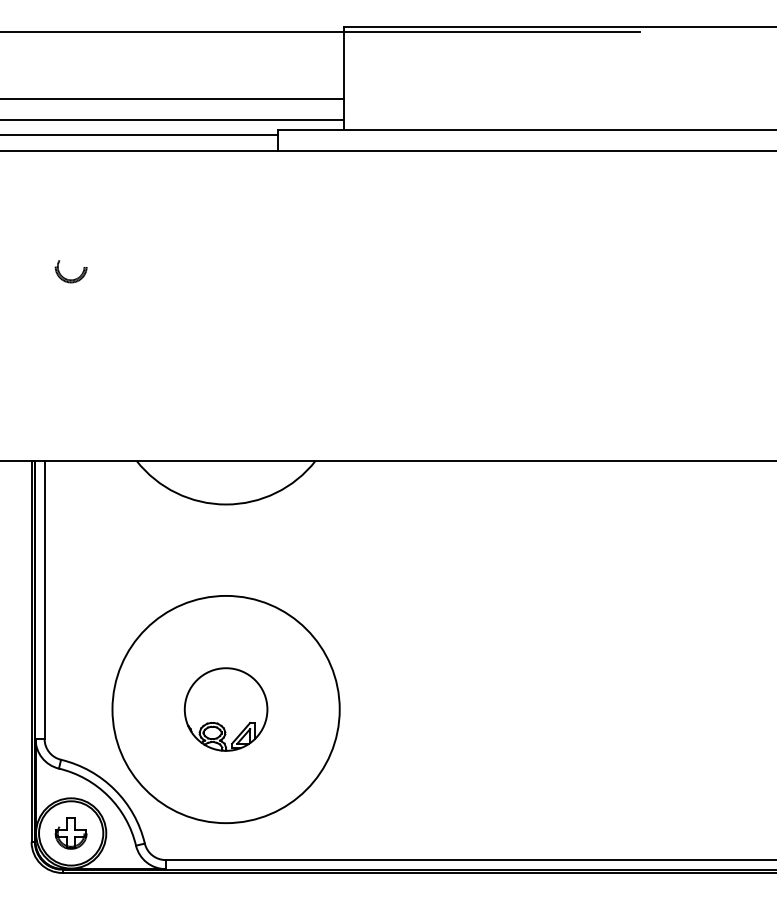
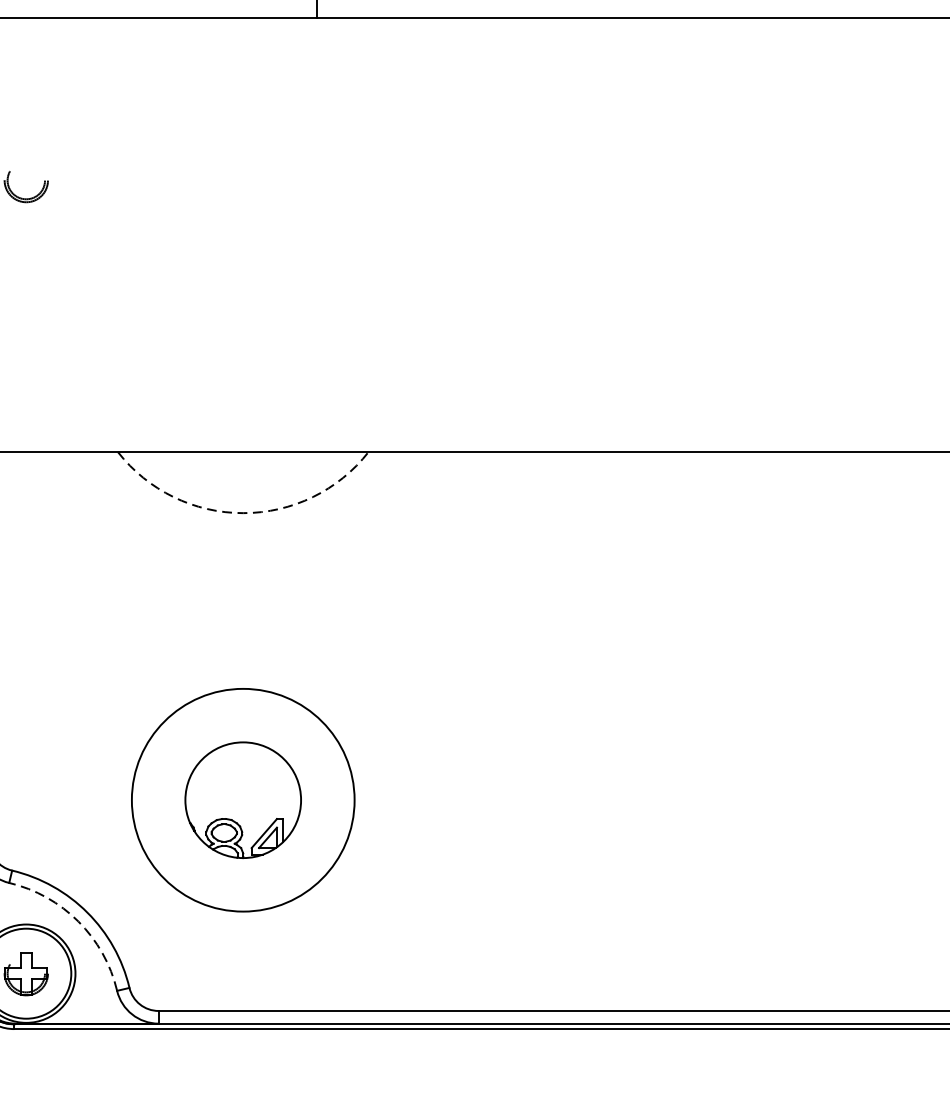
arc: (226, 504) -> (243, 513), solid -> dashed
circle: (225, 709) -> (242, 800), size x0.7
arc: (108, 796) -> (78, 921), solid -> dashed

